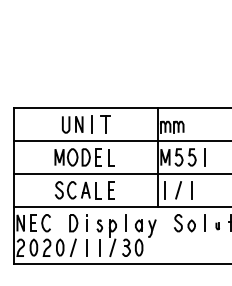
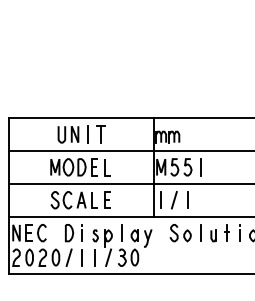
part: (217, 225) -> (213, 235), size x1.67

